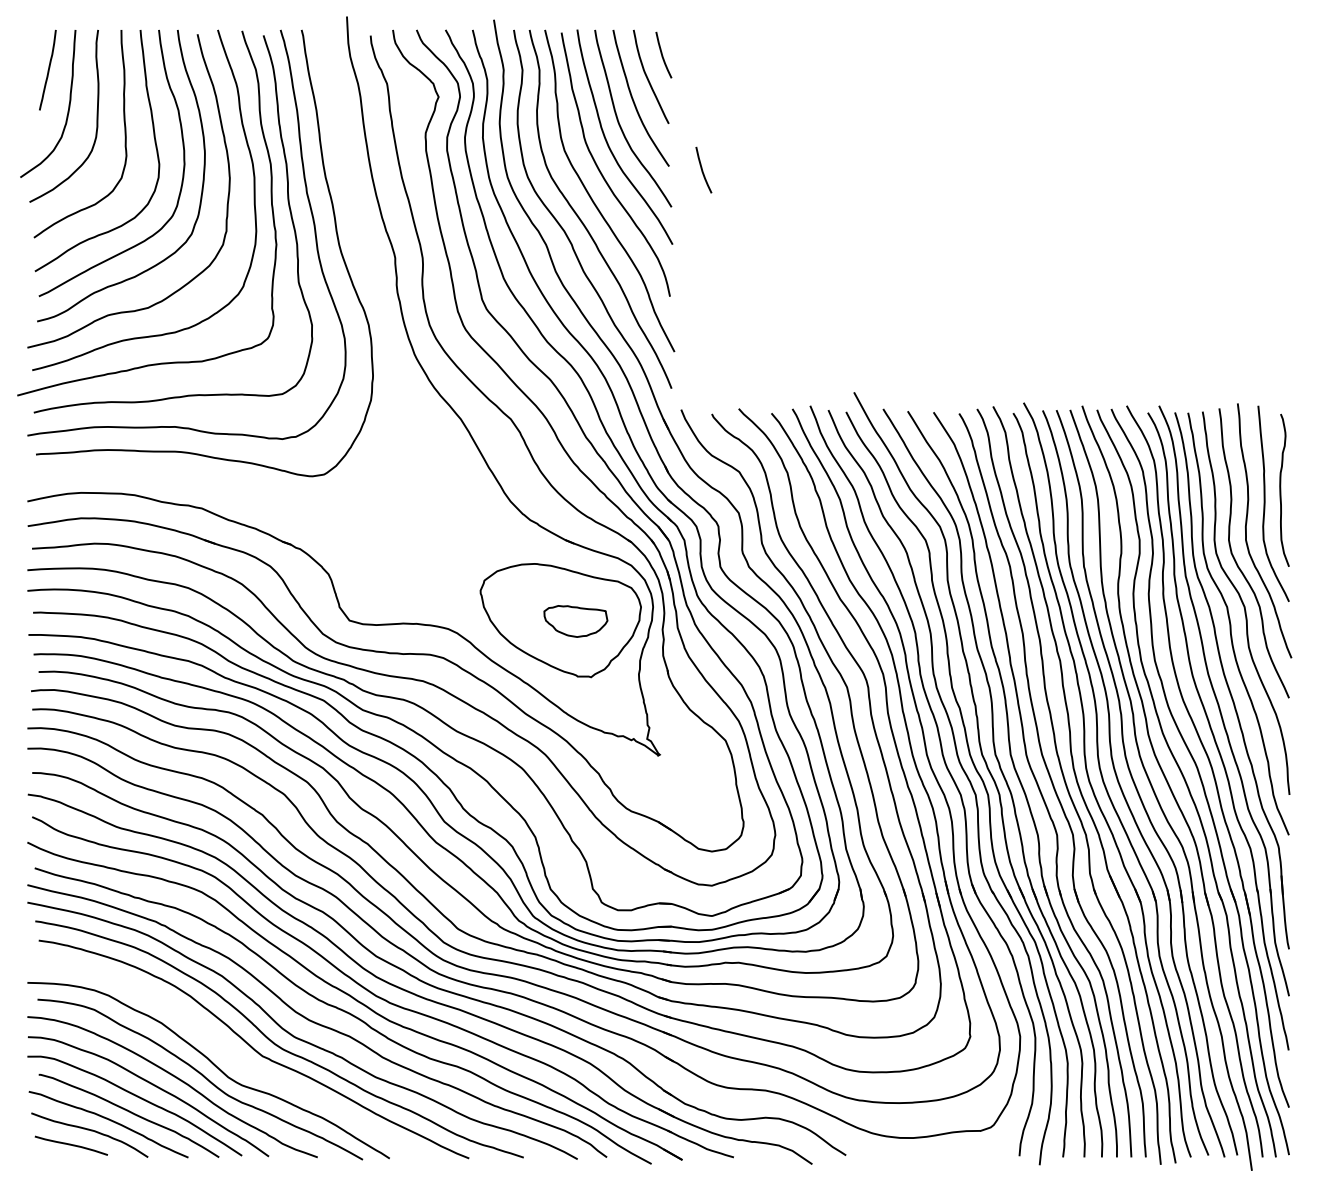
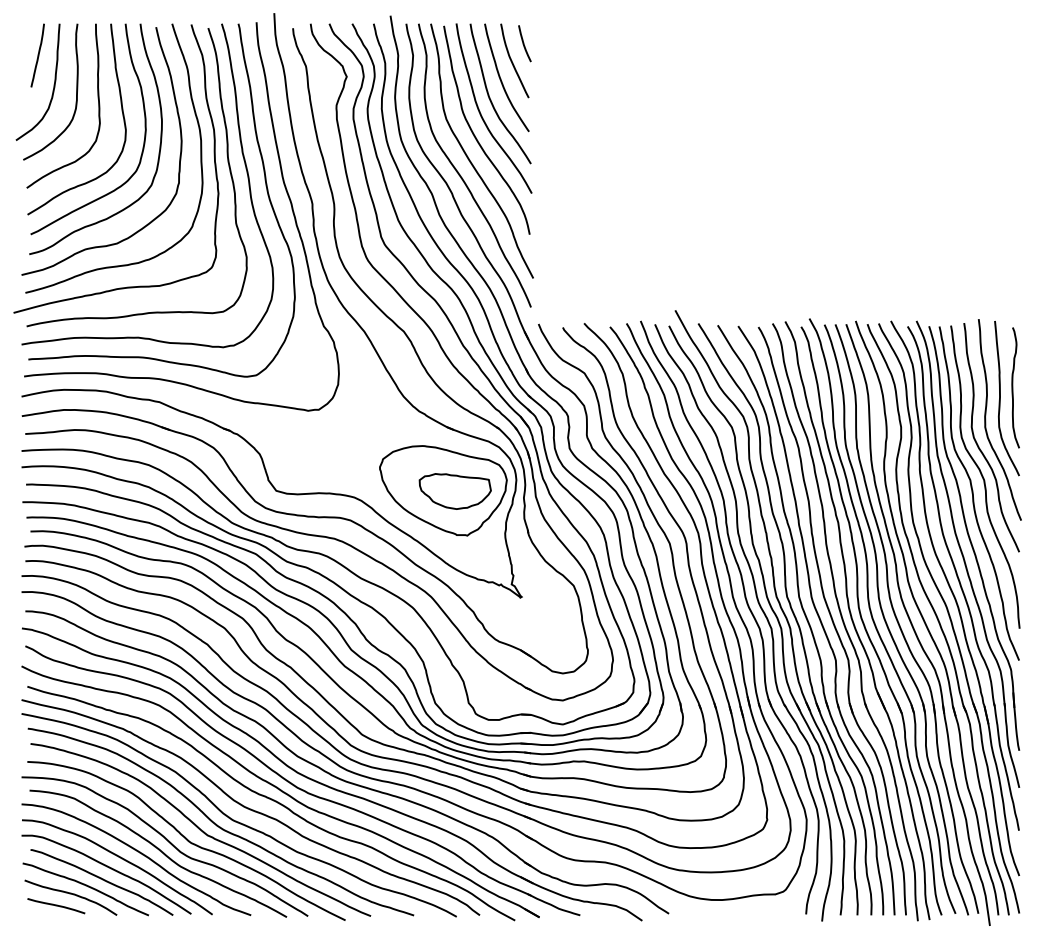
curve: (702, 169) -> (555, 134), removed
curve: (358, 232) -> (283, 183), added
part: (575, 621) -> (455, 491), size x1.43
curve: (236, 1062) -> (186, 840), added

